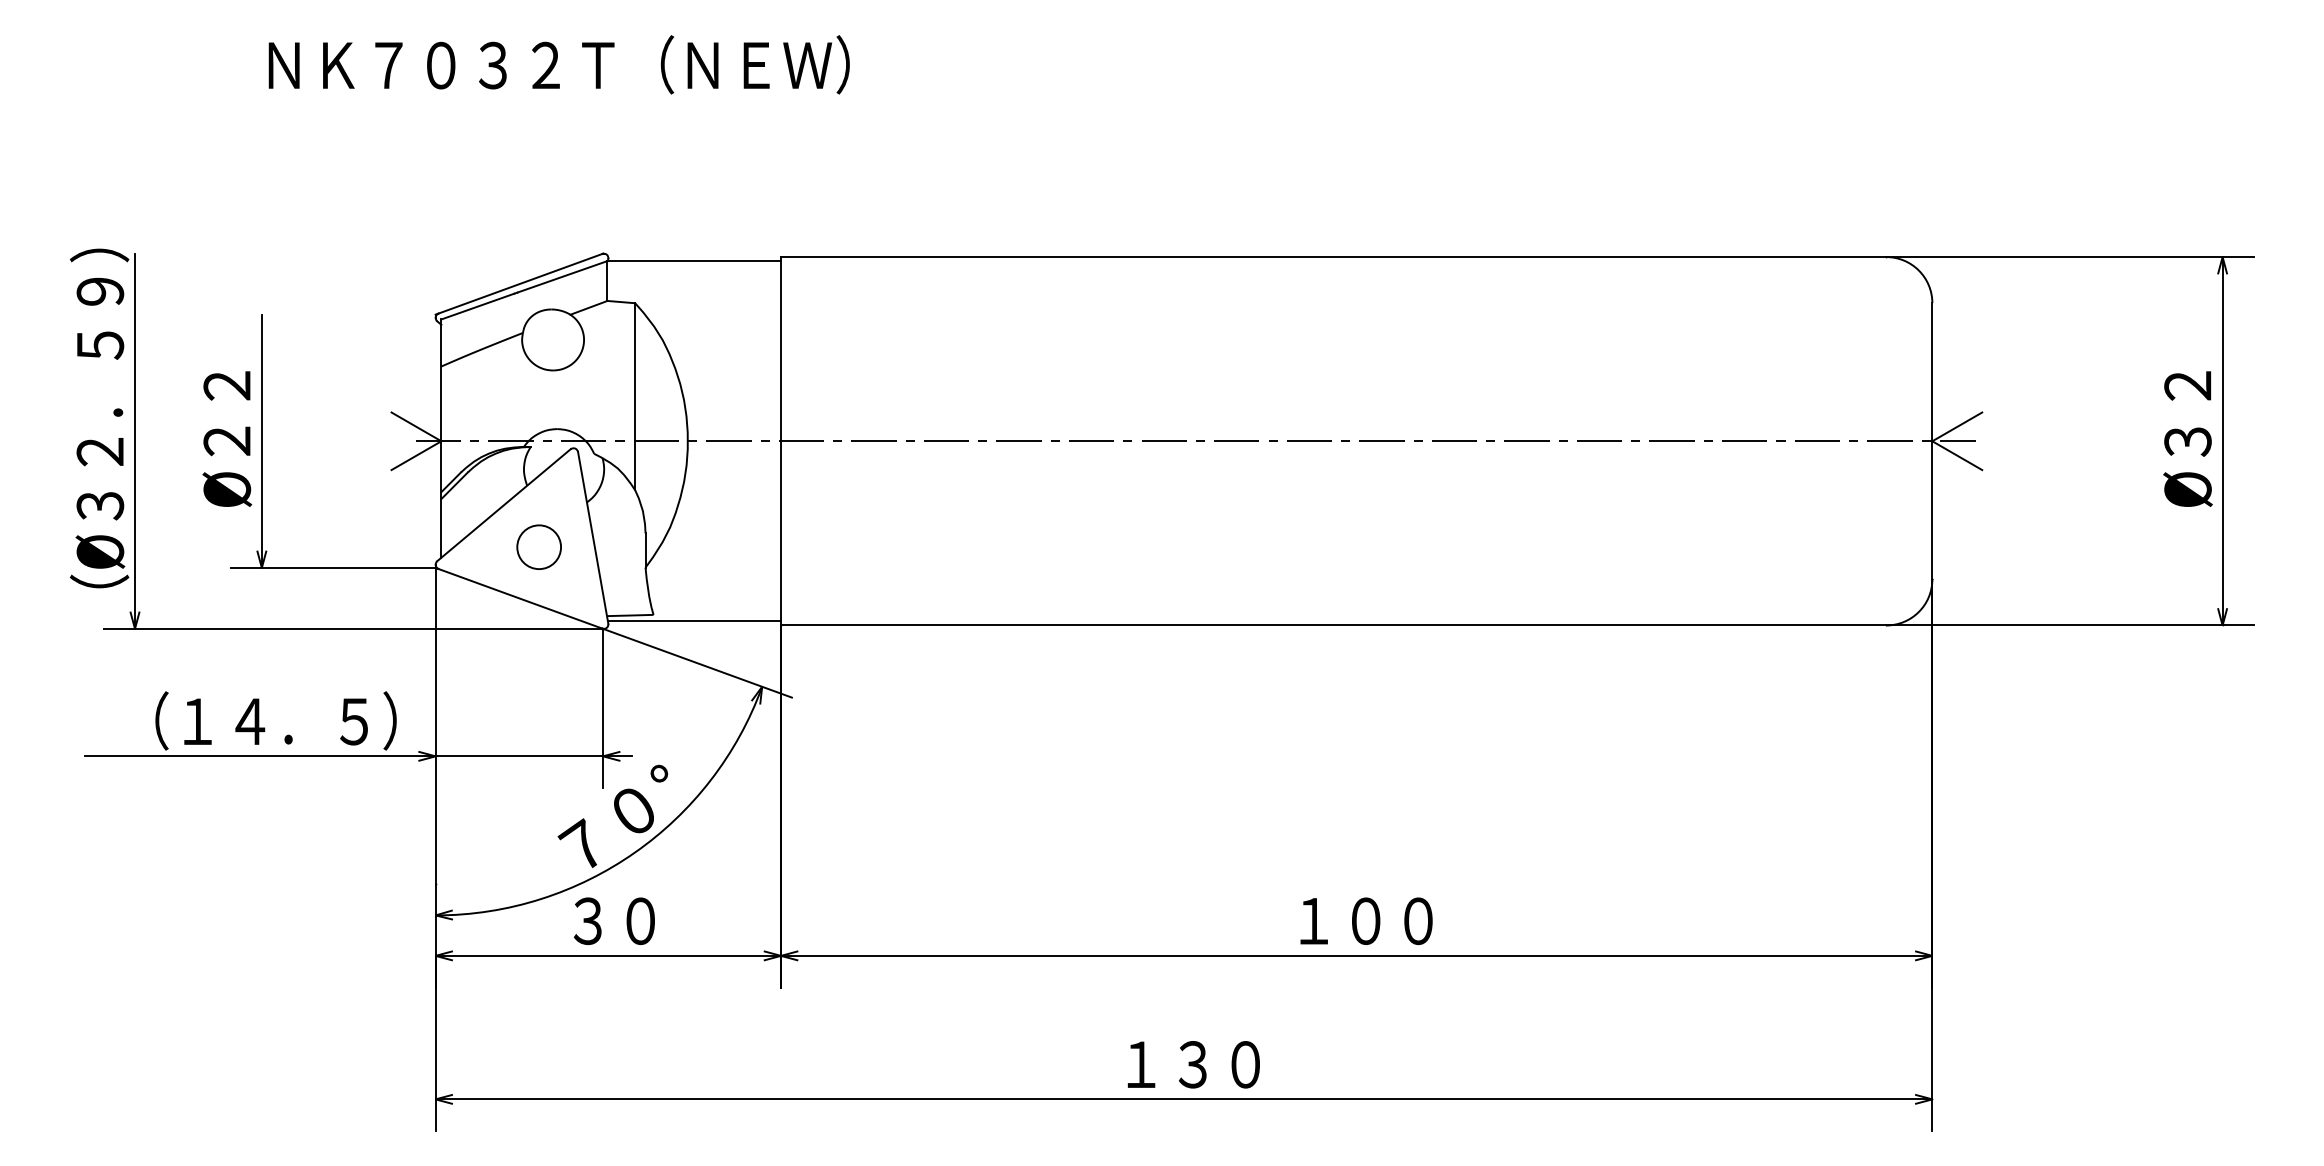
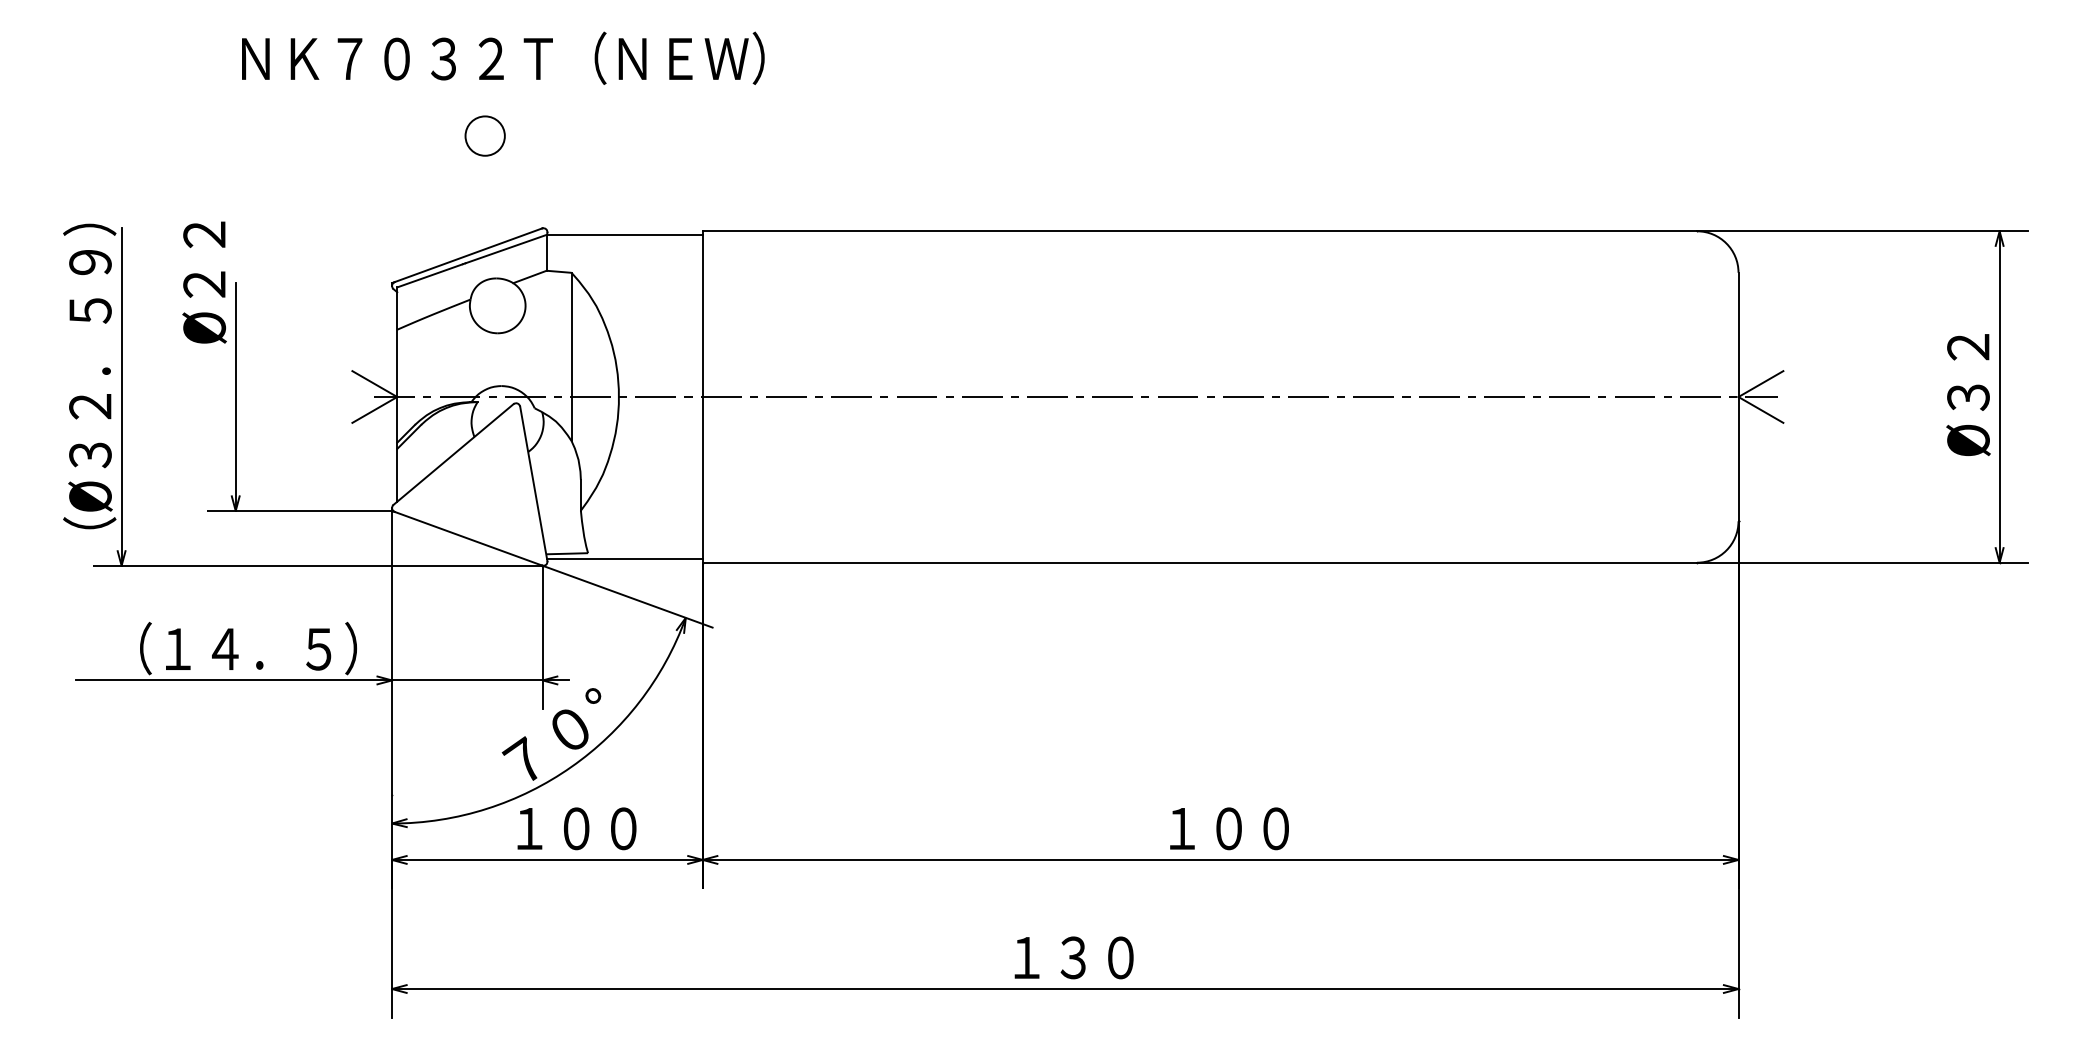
text: (227, 438) -> (204, 282), moved
circle: (538, 546) -> (484, 135), moved
text: (640, 921) -> (576, 829), ３０ -> １００

